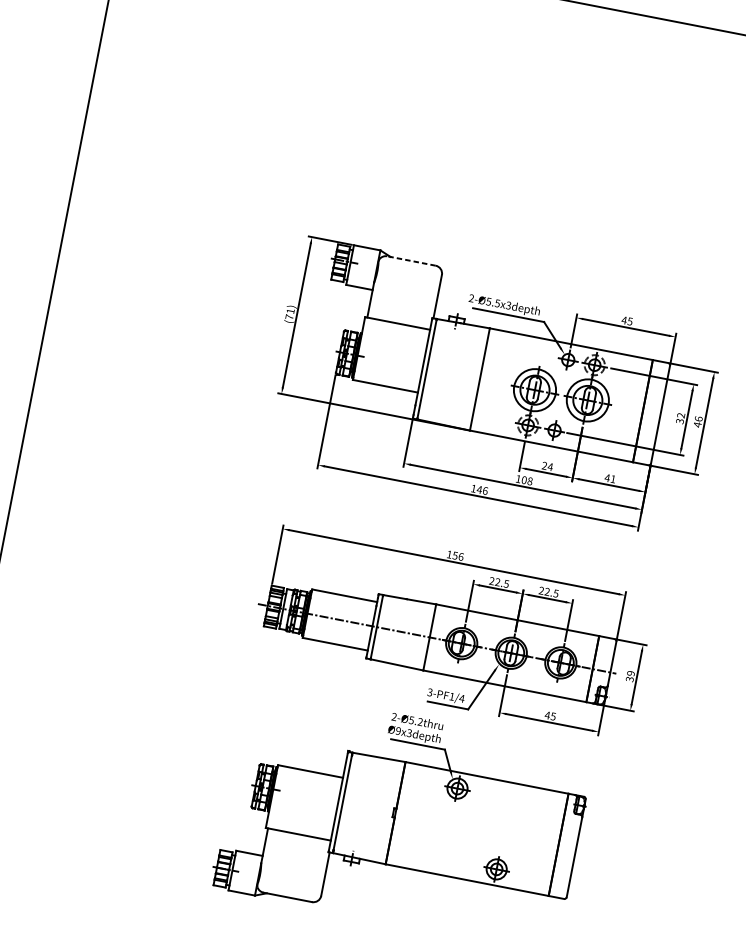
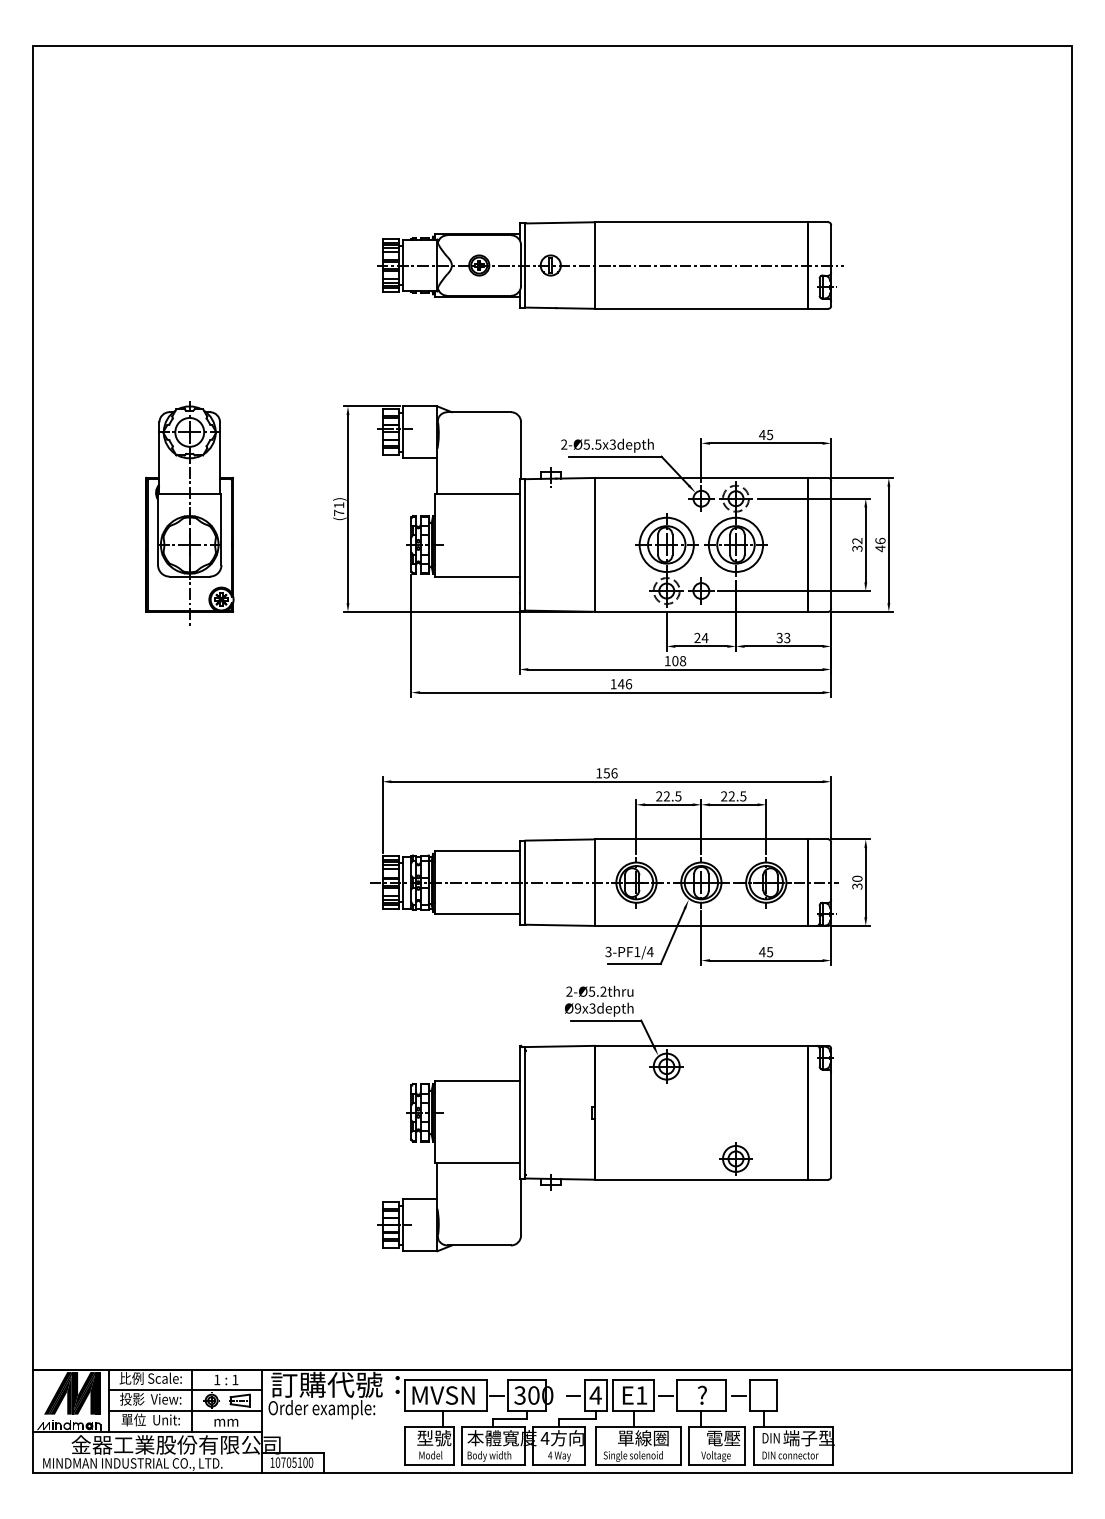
part: (533, 168) -> (610, 265), added
line: (411, 261) -> (479, 412), dashed -> solid
part: (175, 295) -> (189, 513), added
text: (610, 478) -> (783, 637), 41 -> 33
text: (631, 673) -> (857, 878), 39 -> 30

